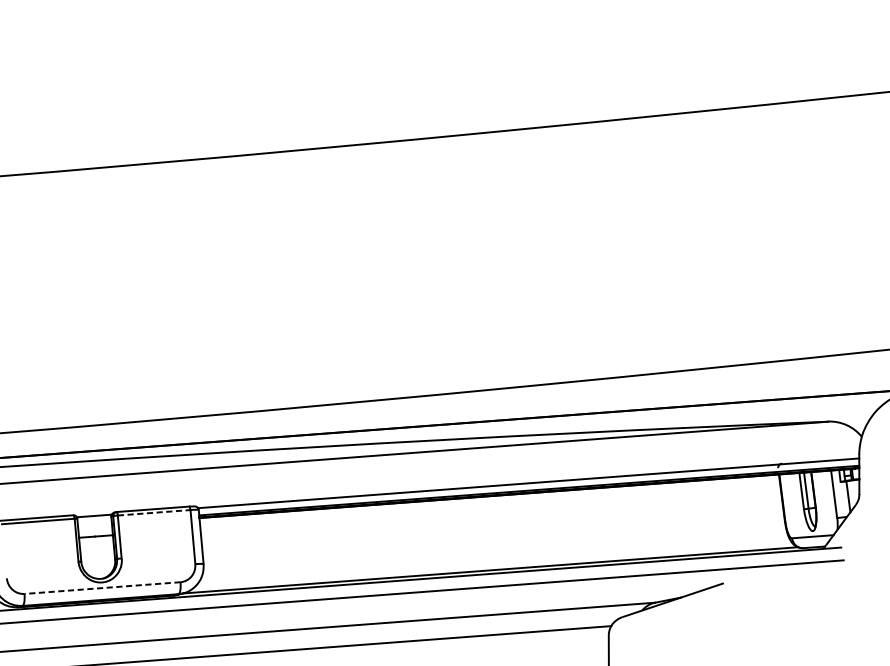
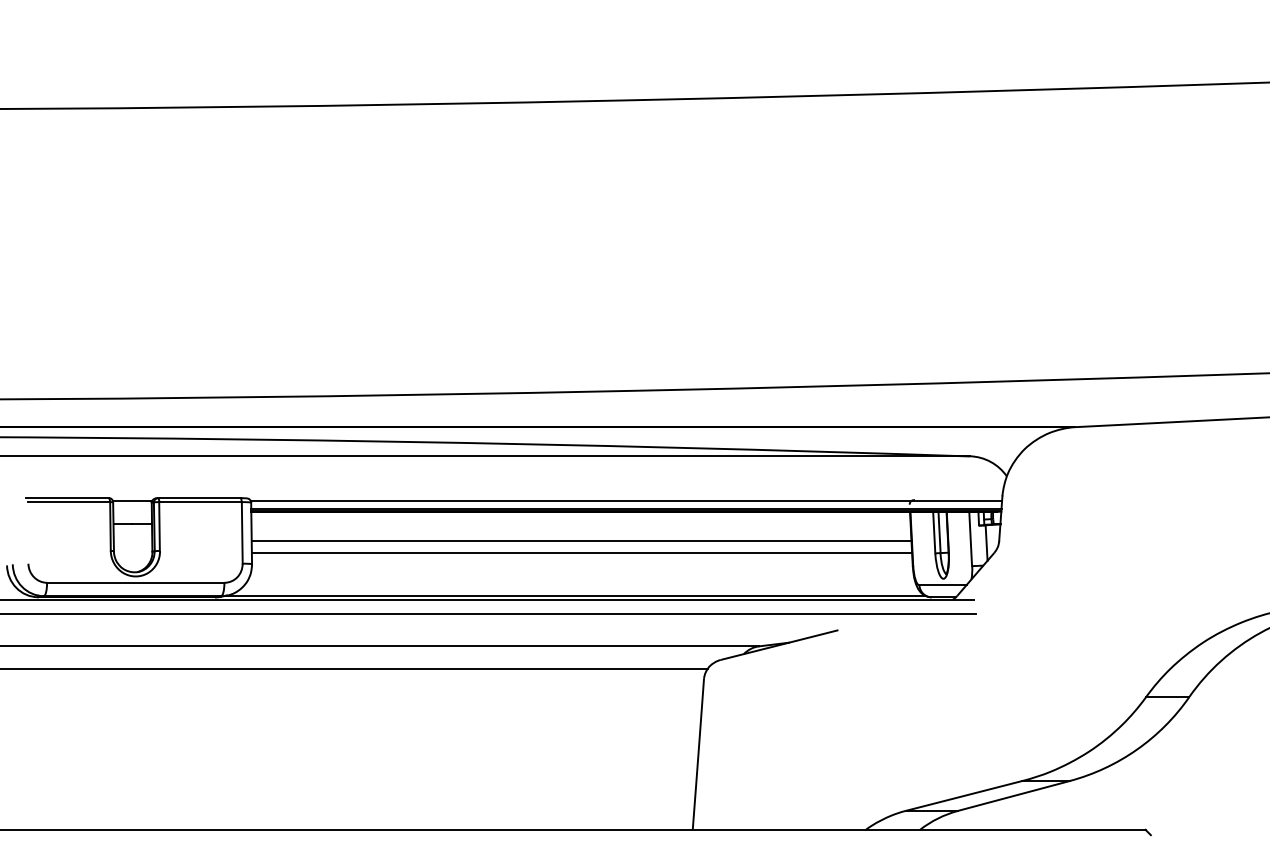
line: (155, 513) -> (201, 502), dashed -> solid
line: (491, 521) -> (581, 540), added
line: (492, 531) -> (581, 552), added
line: (102, 587) -> (135, 582), dashed -> solid

